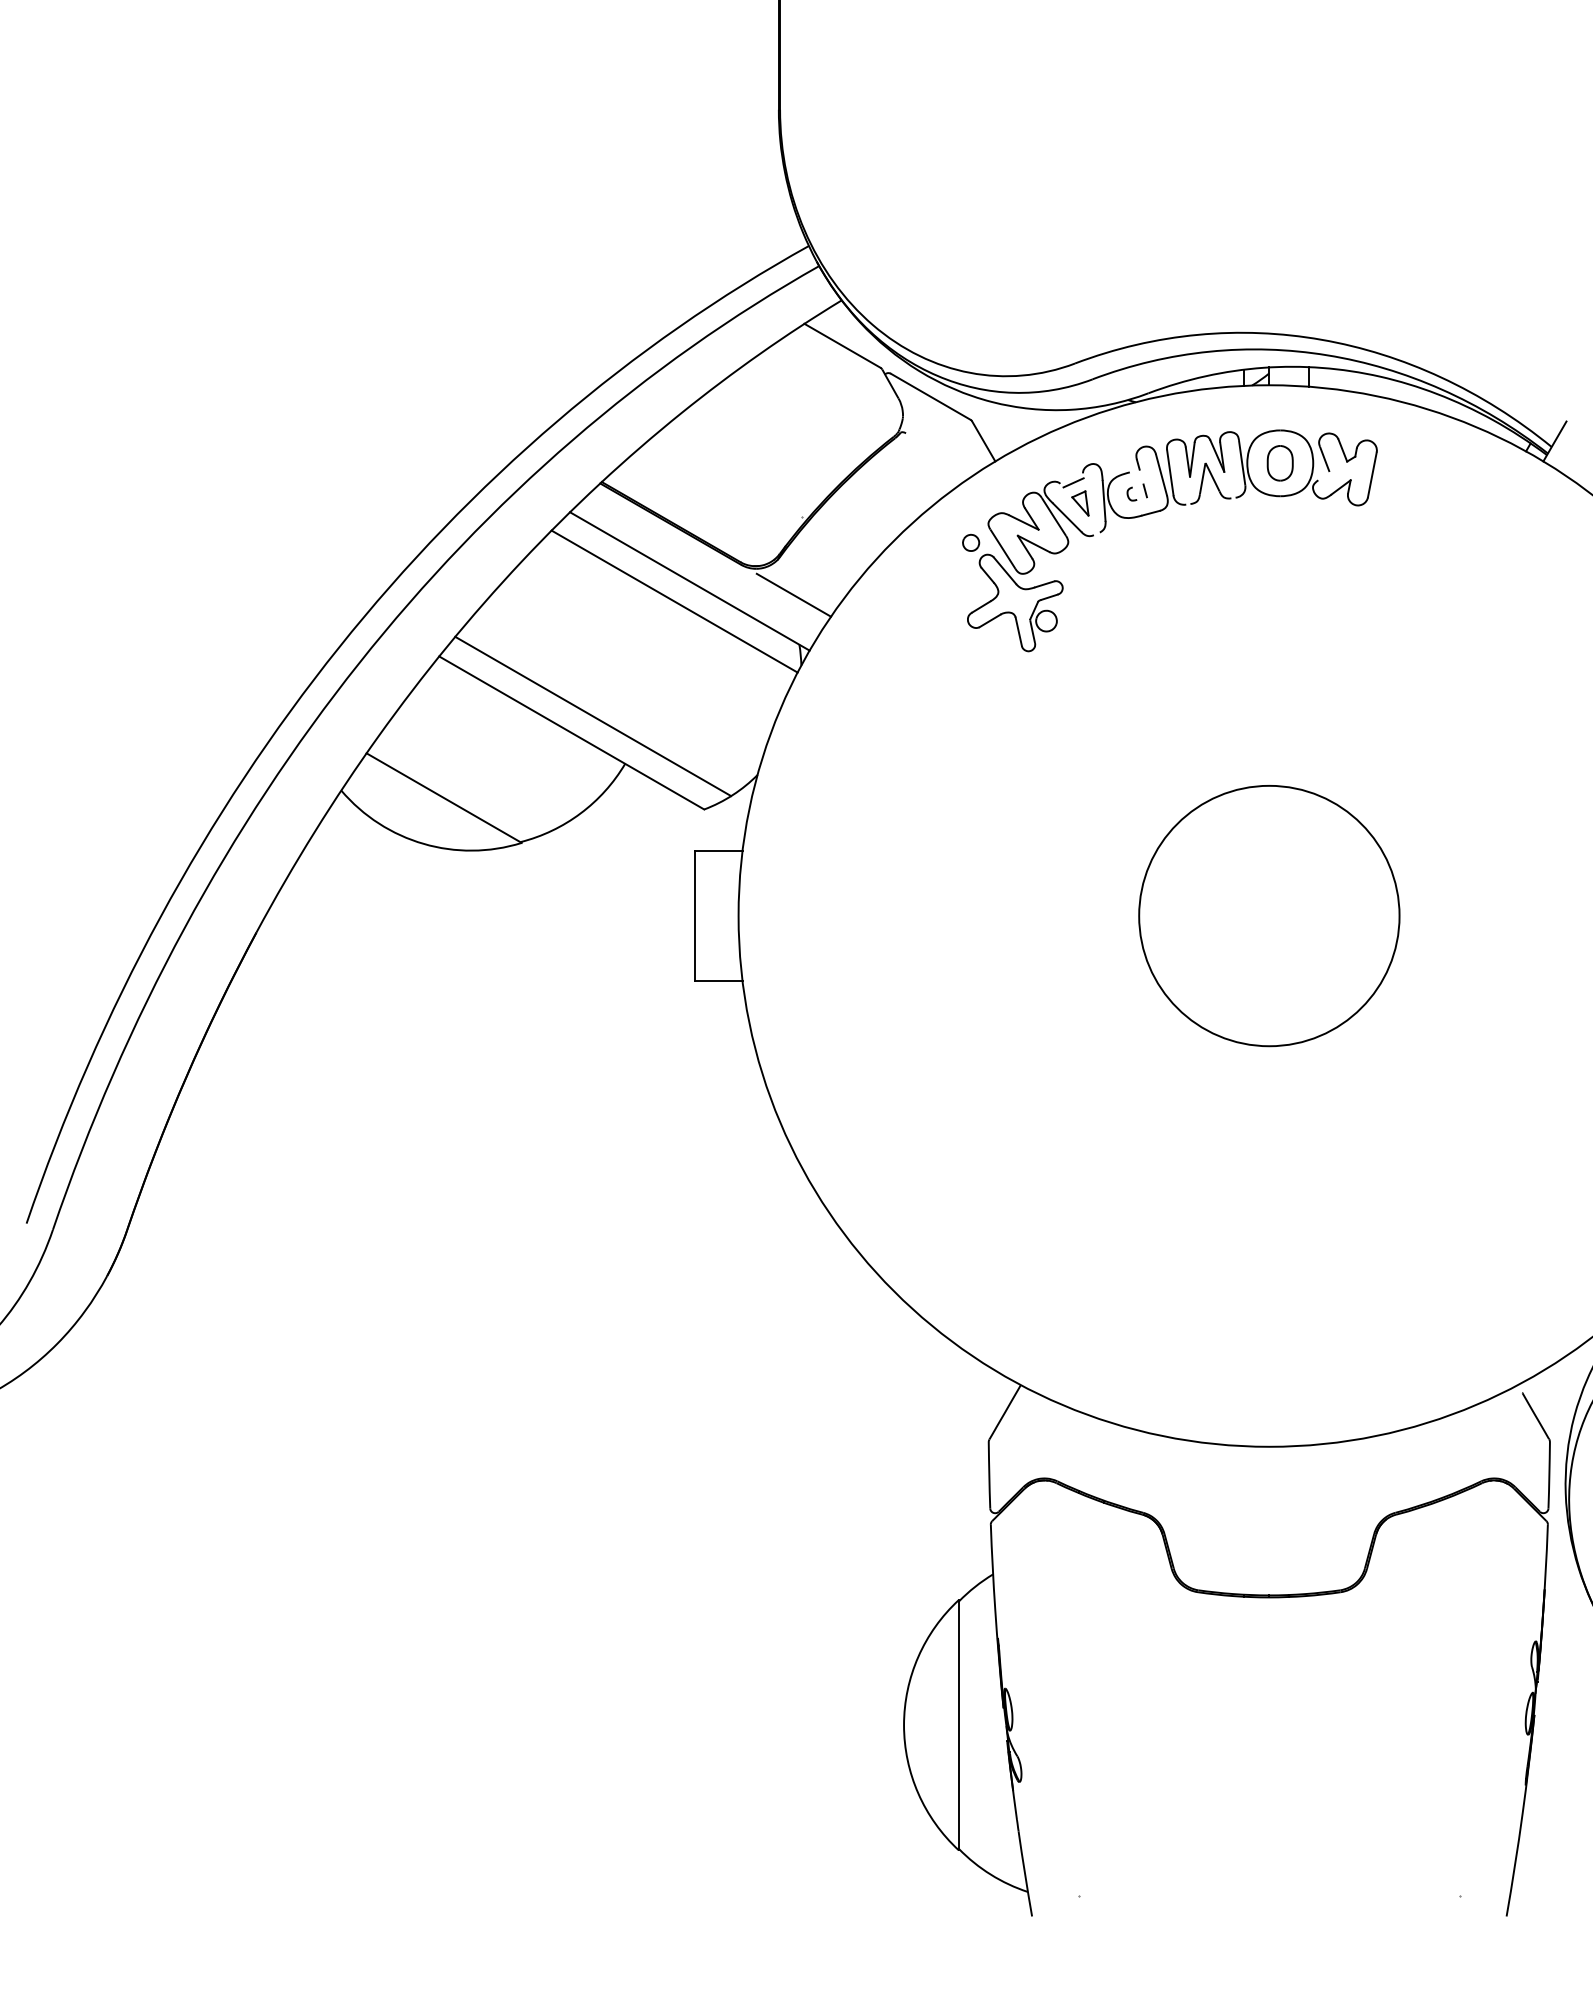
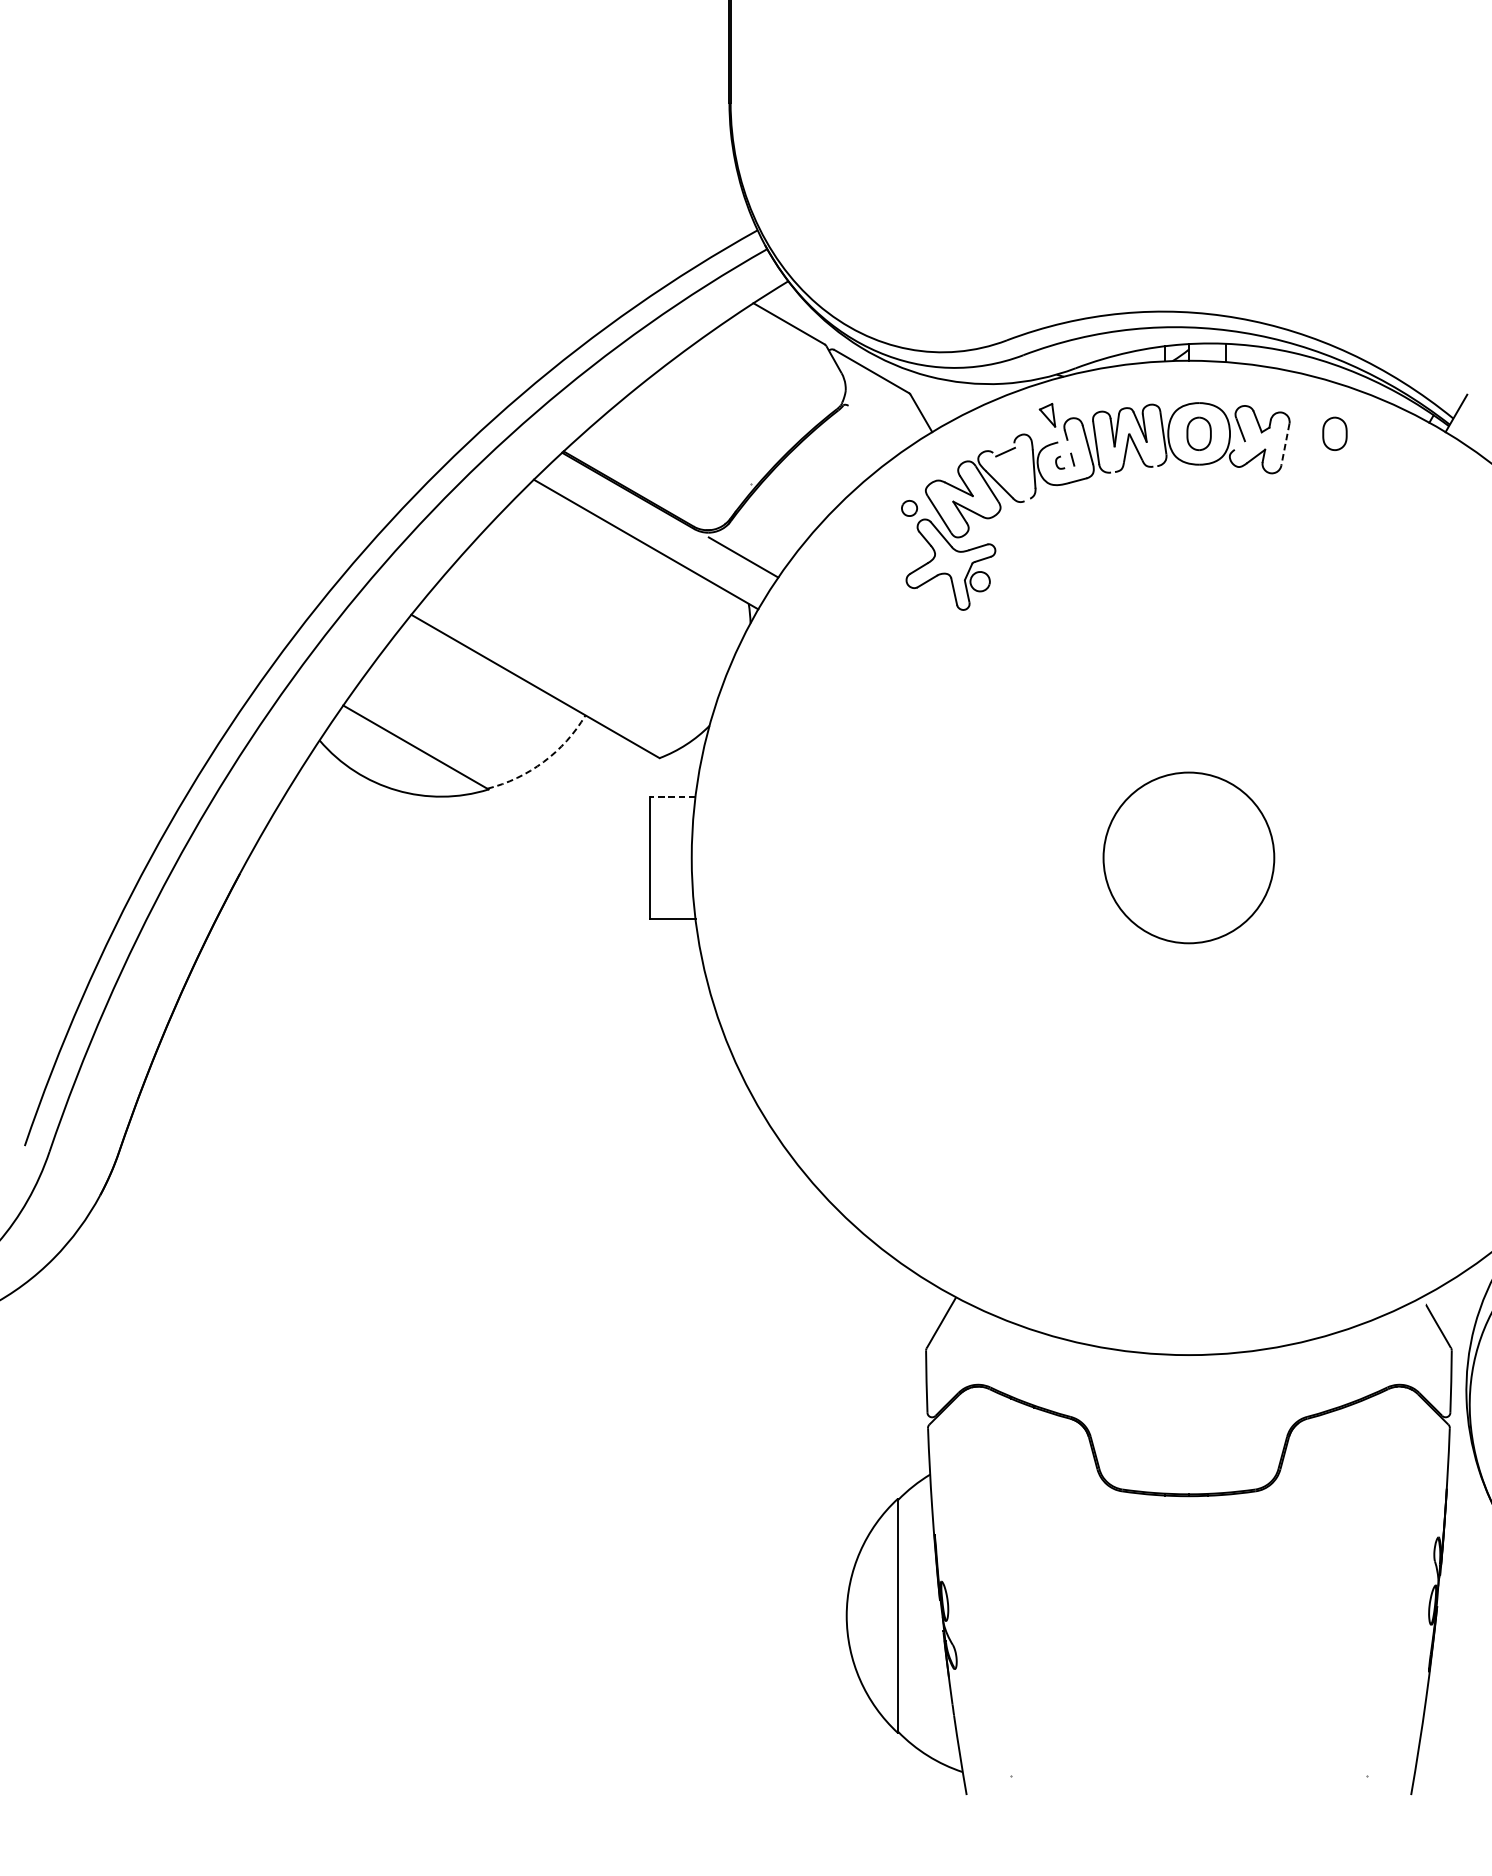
part: (1424, 463) -> (1334, 434), added
line: (1372, 474) -> (1285, 444), solid -> dashed
part: (1080, 503) -> (1047, 415), moved
line: (674, 601) -> (631, 563), removed
line: (593, 716) -> (555, 671), removed
arc: (580, 813) -> (543, 761), solid -> dashed
line: (718, 850) -> (672, 796), solid -> dashed
circle: (1269, 915) -> (1189, 857), size x0.7

